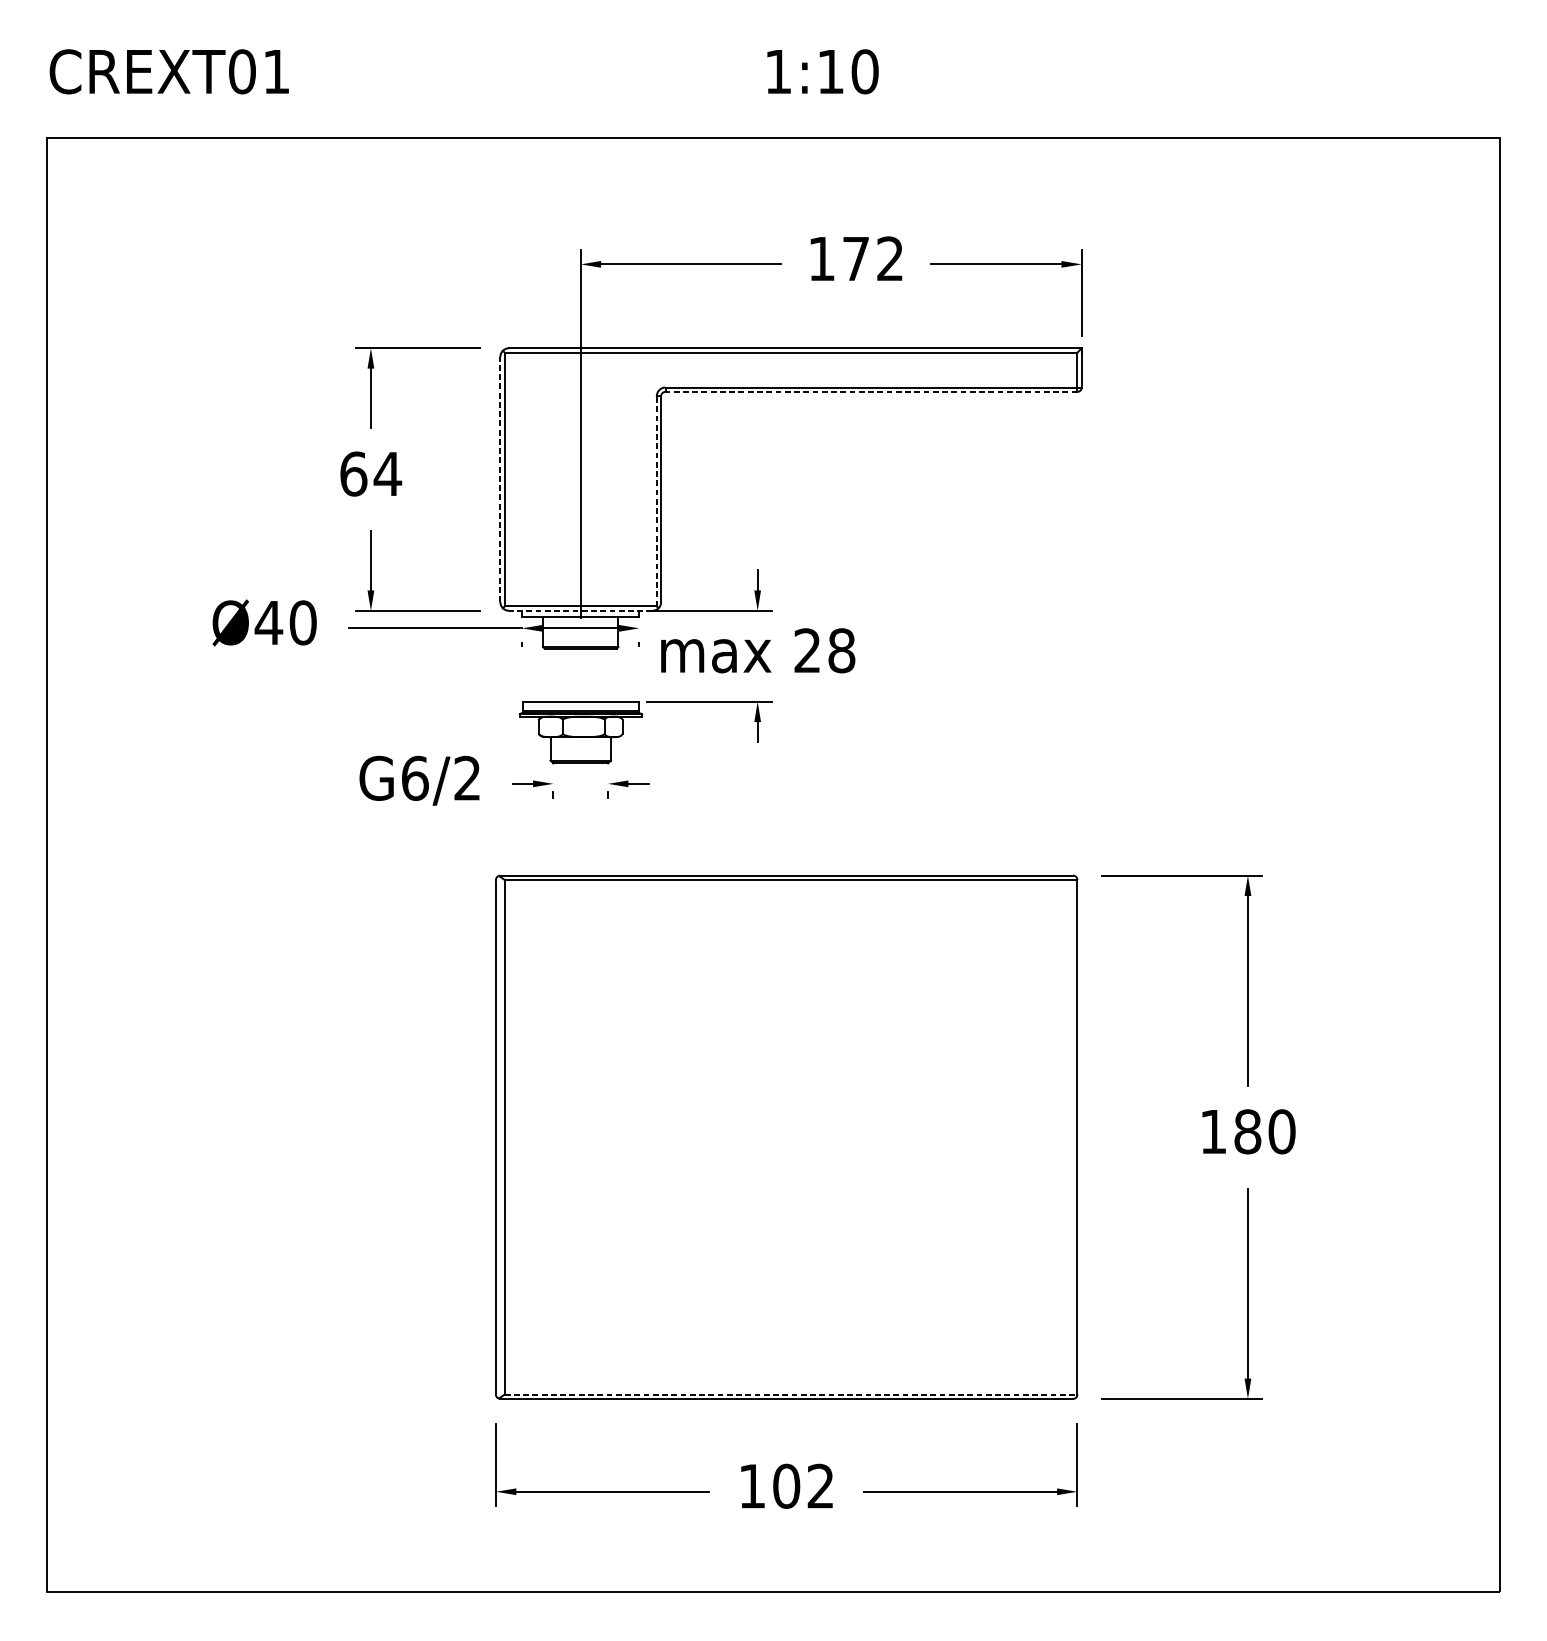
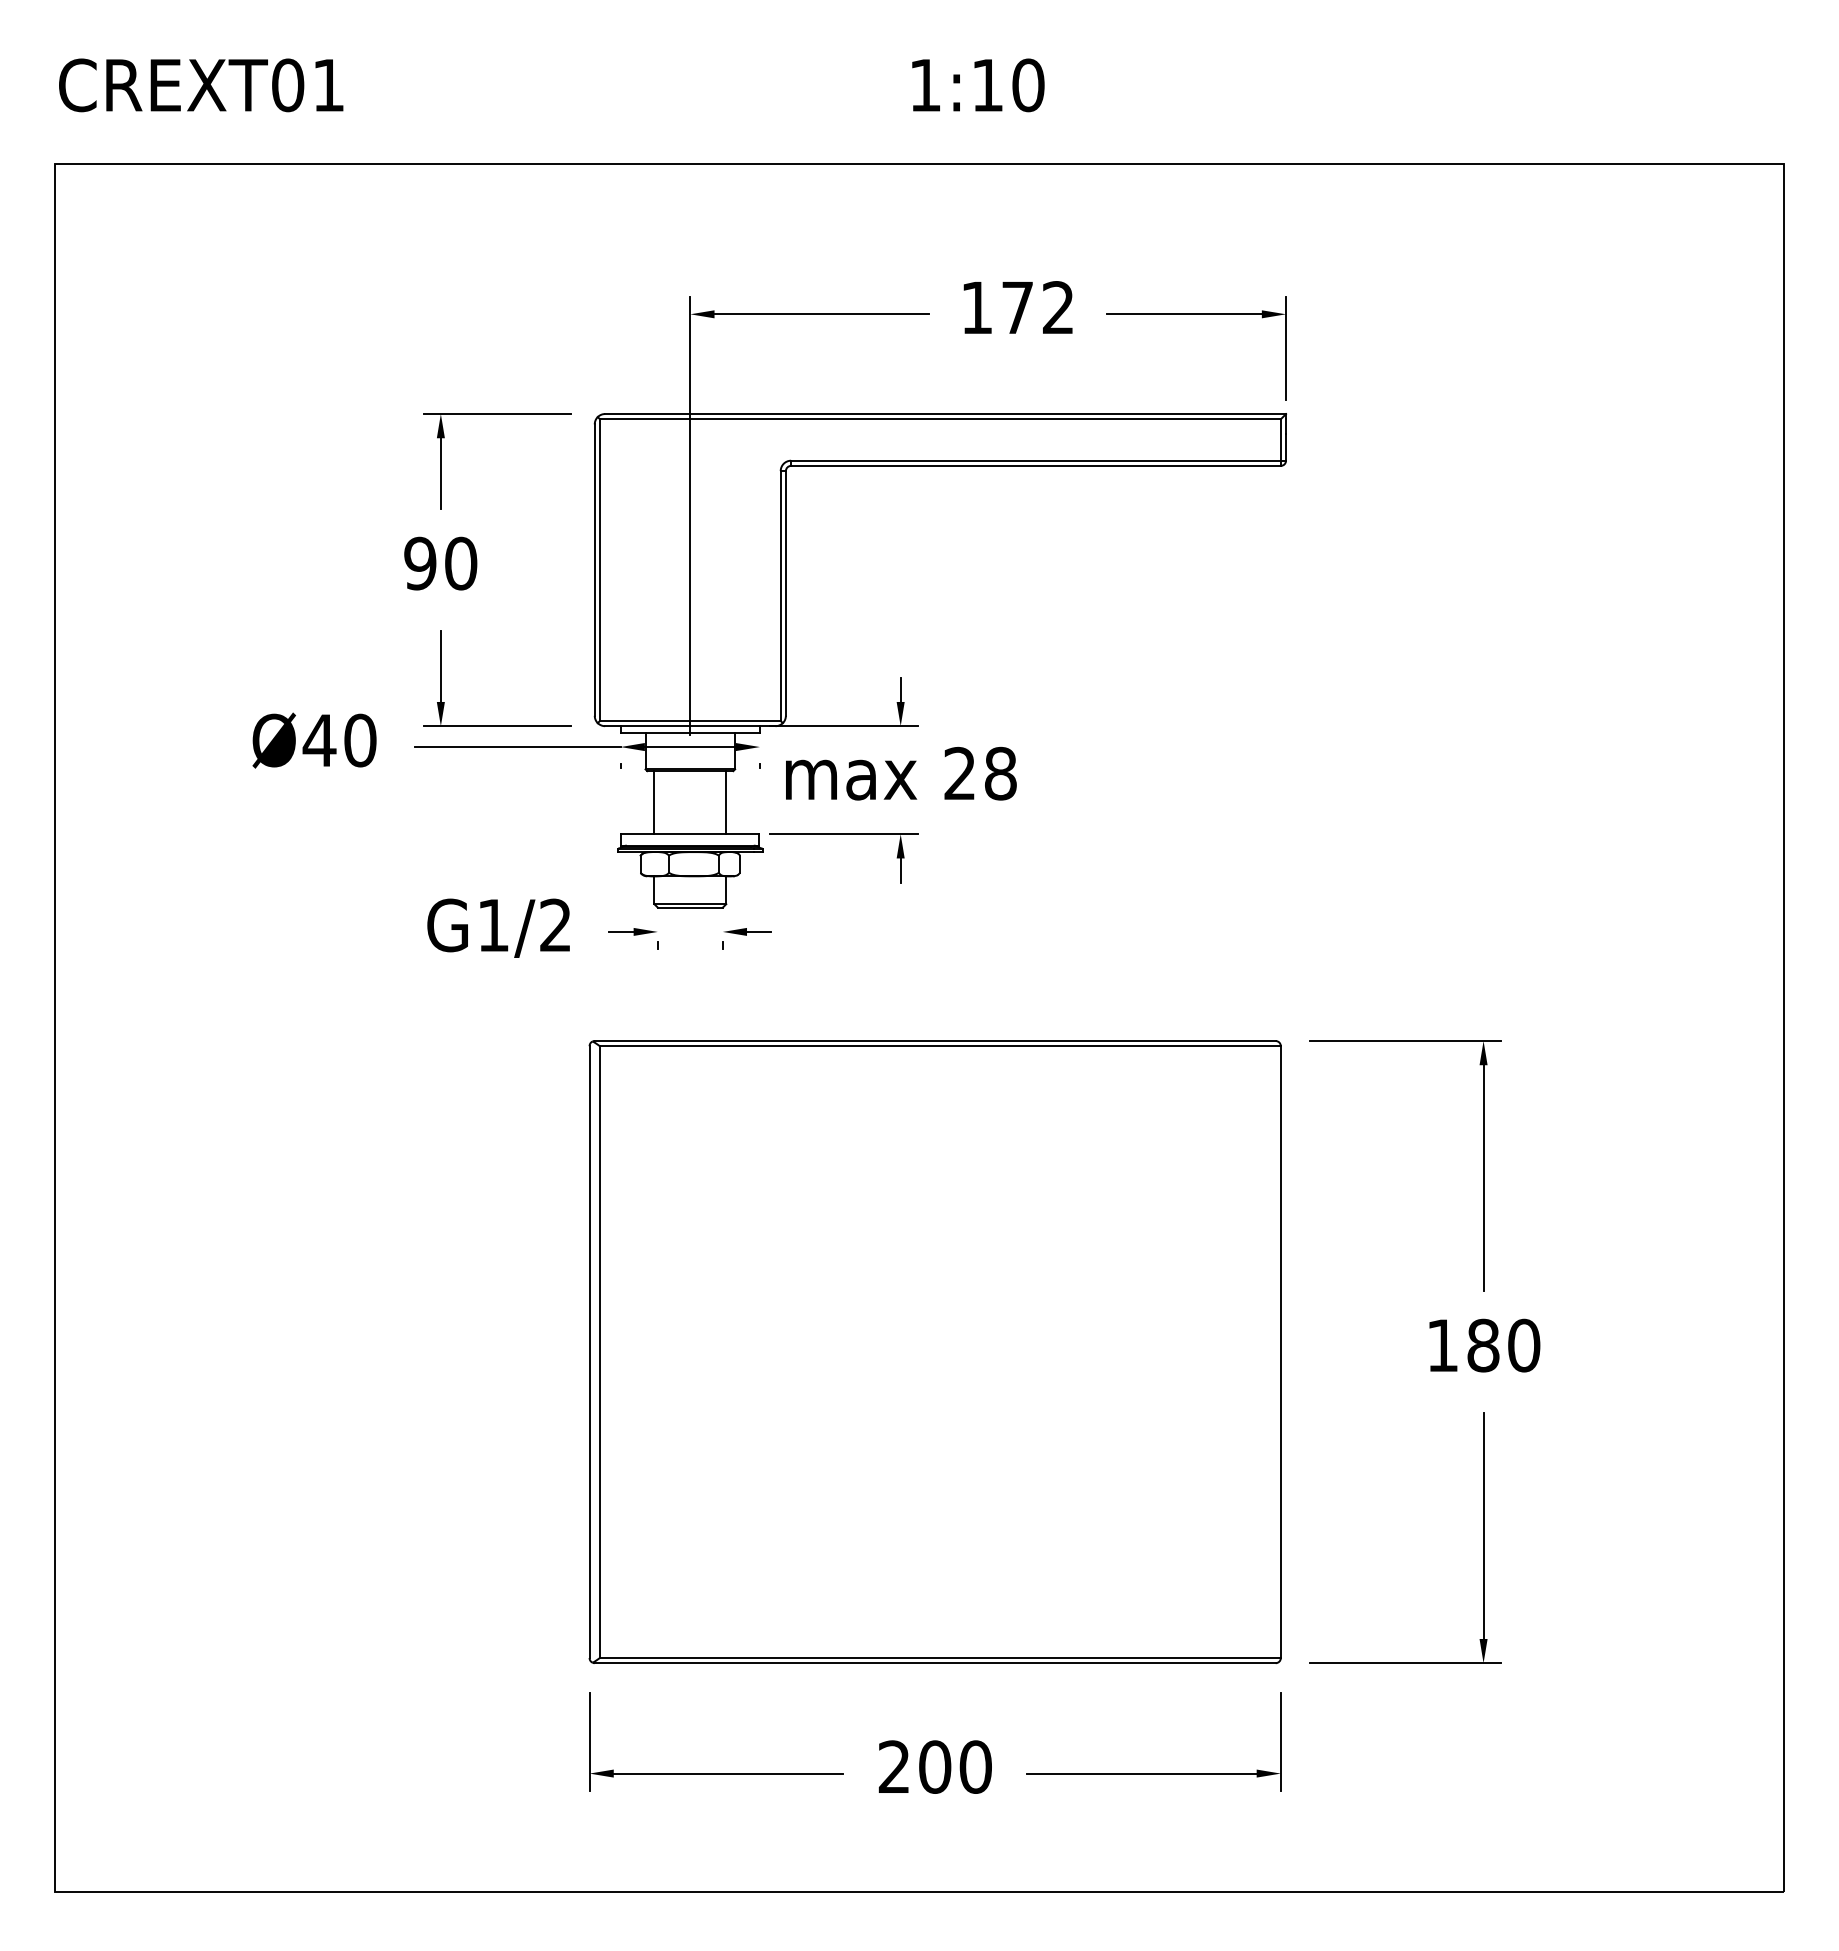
line: (871, 391) -> (1035, 465), dashed -> solid
text: (370, 473) -> (440, 563), 64 -> 90
line: (500, 479) -> (594, 570), dashed -> solid
line: (656, 501) -> (780, 596), dashed -> solid
line: (580, 611) -> (689, 726), dashed -> solid
line: (550, 674) -> (654, 802), added
line: (611, 674) -> (726, 802), added
text: (415, 778) -> (493, 925), G6/2 -> G1/2
line: (791, 1394) -> (940, 1658), dashed -> solid
text: (786, 1485) -> (934, 1766), 102 -> 200

